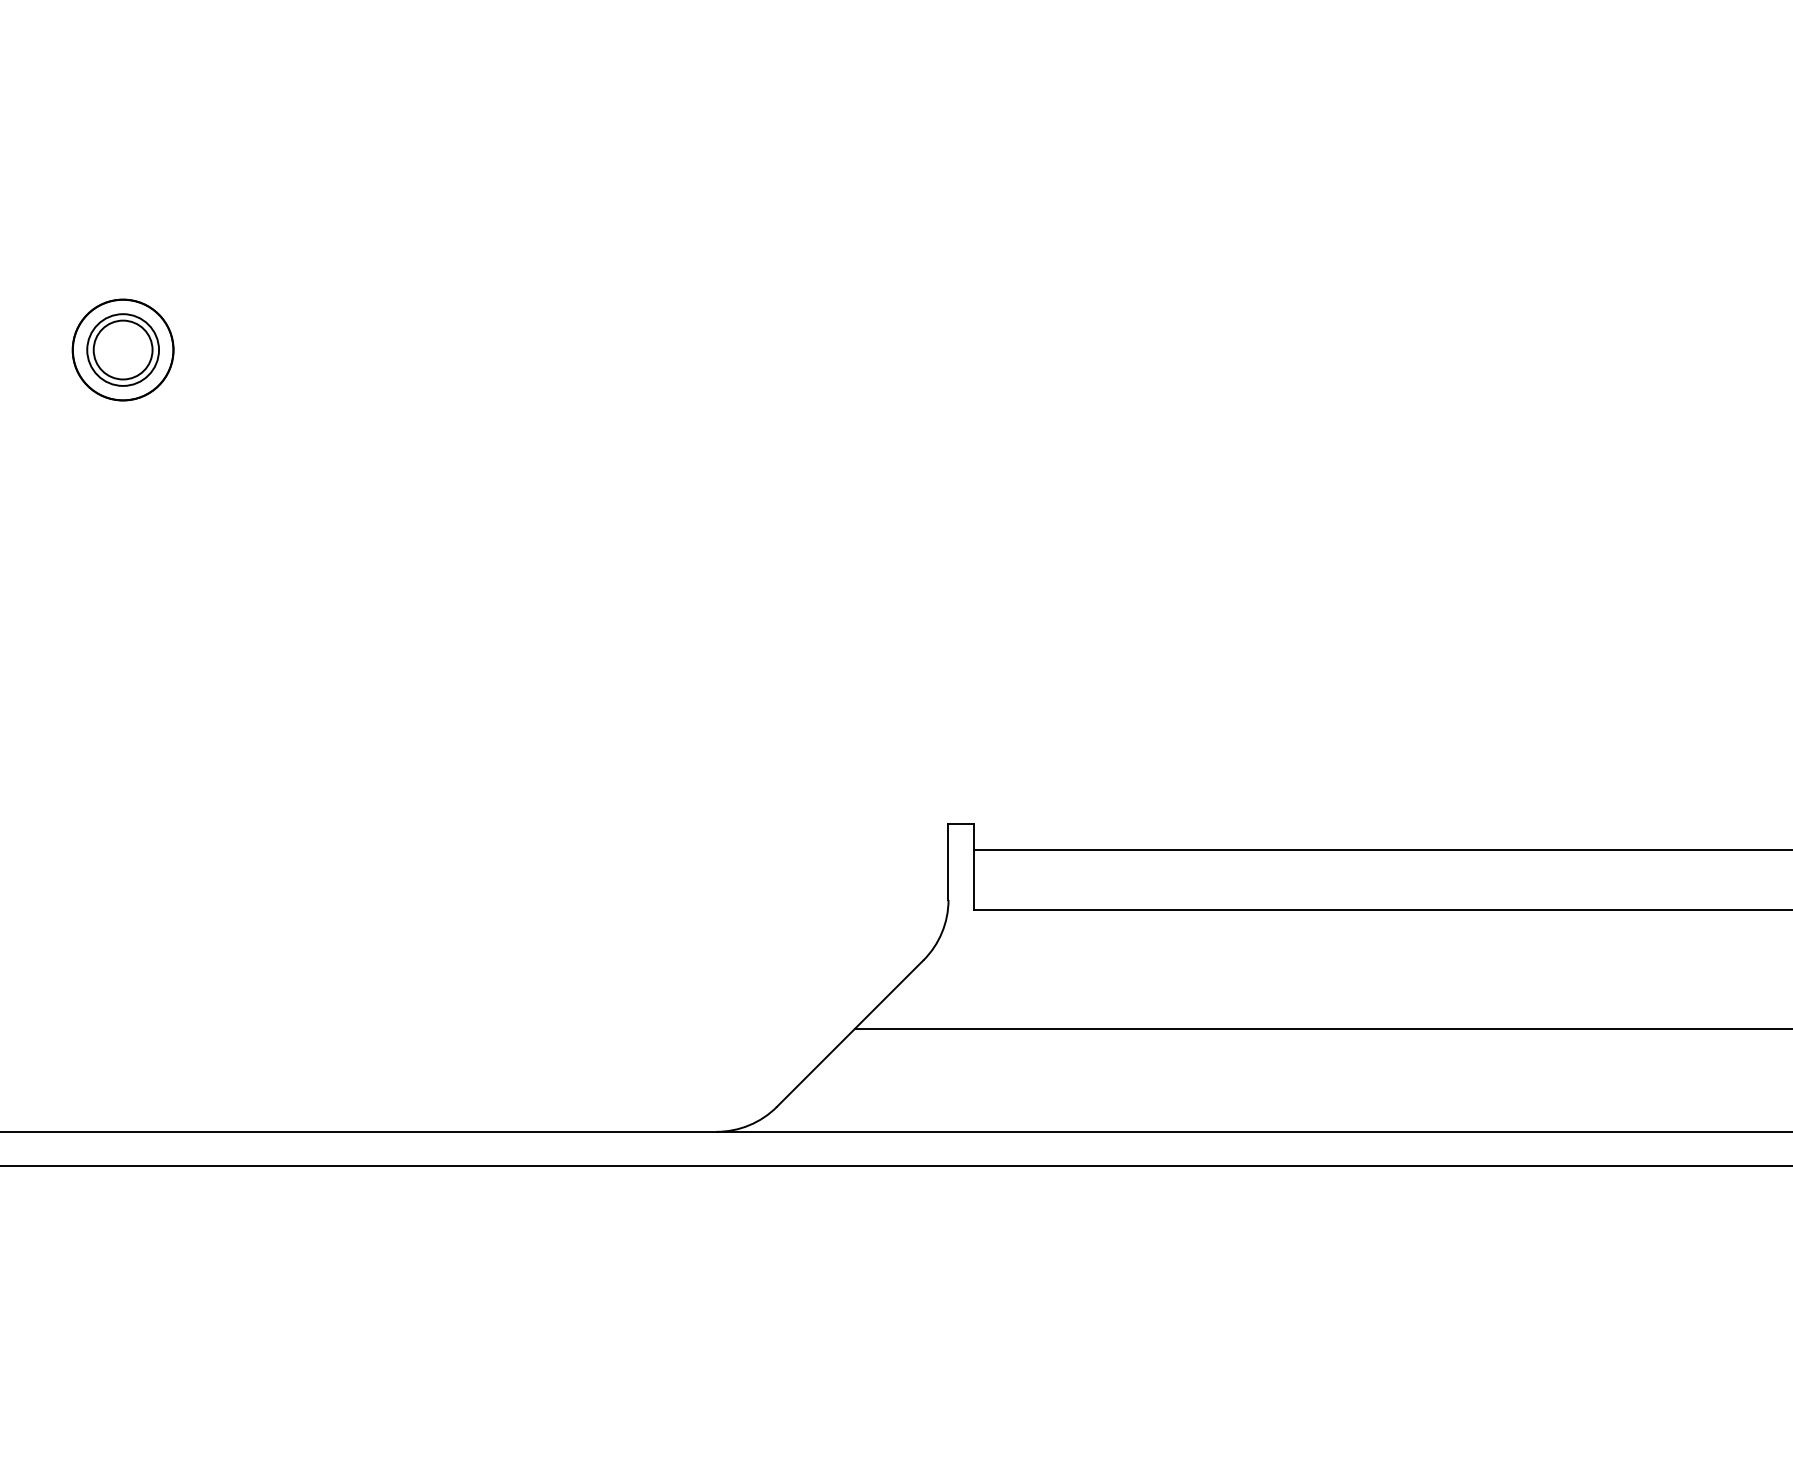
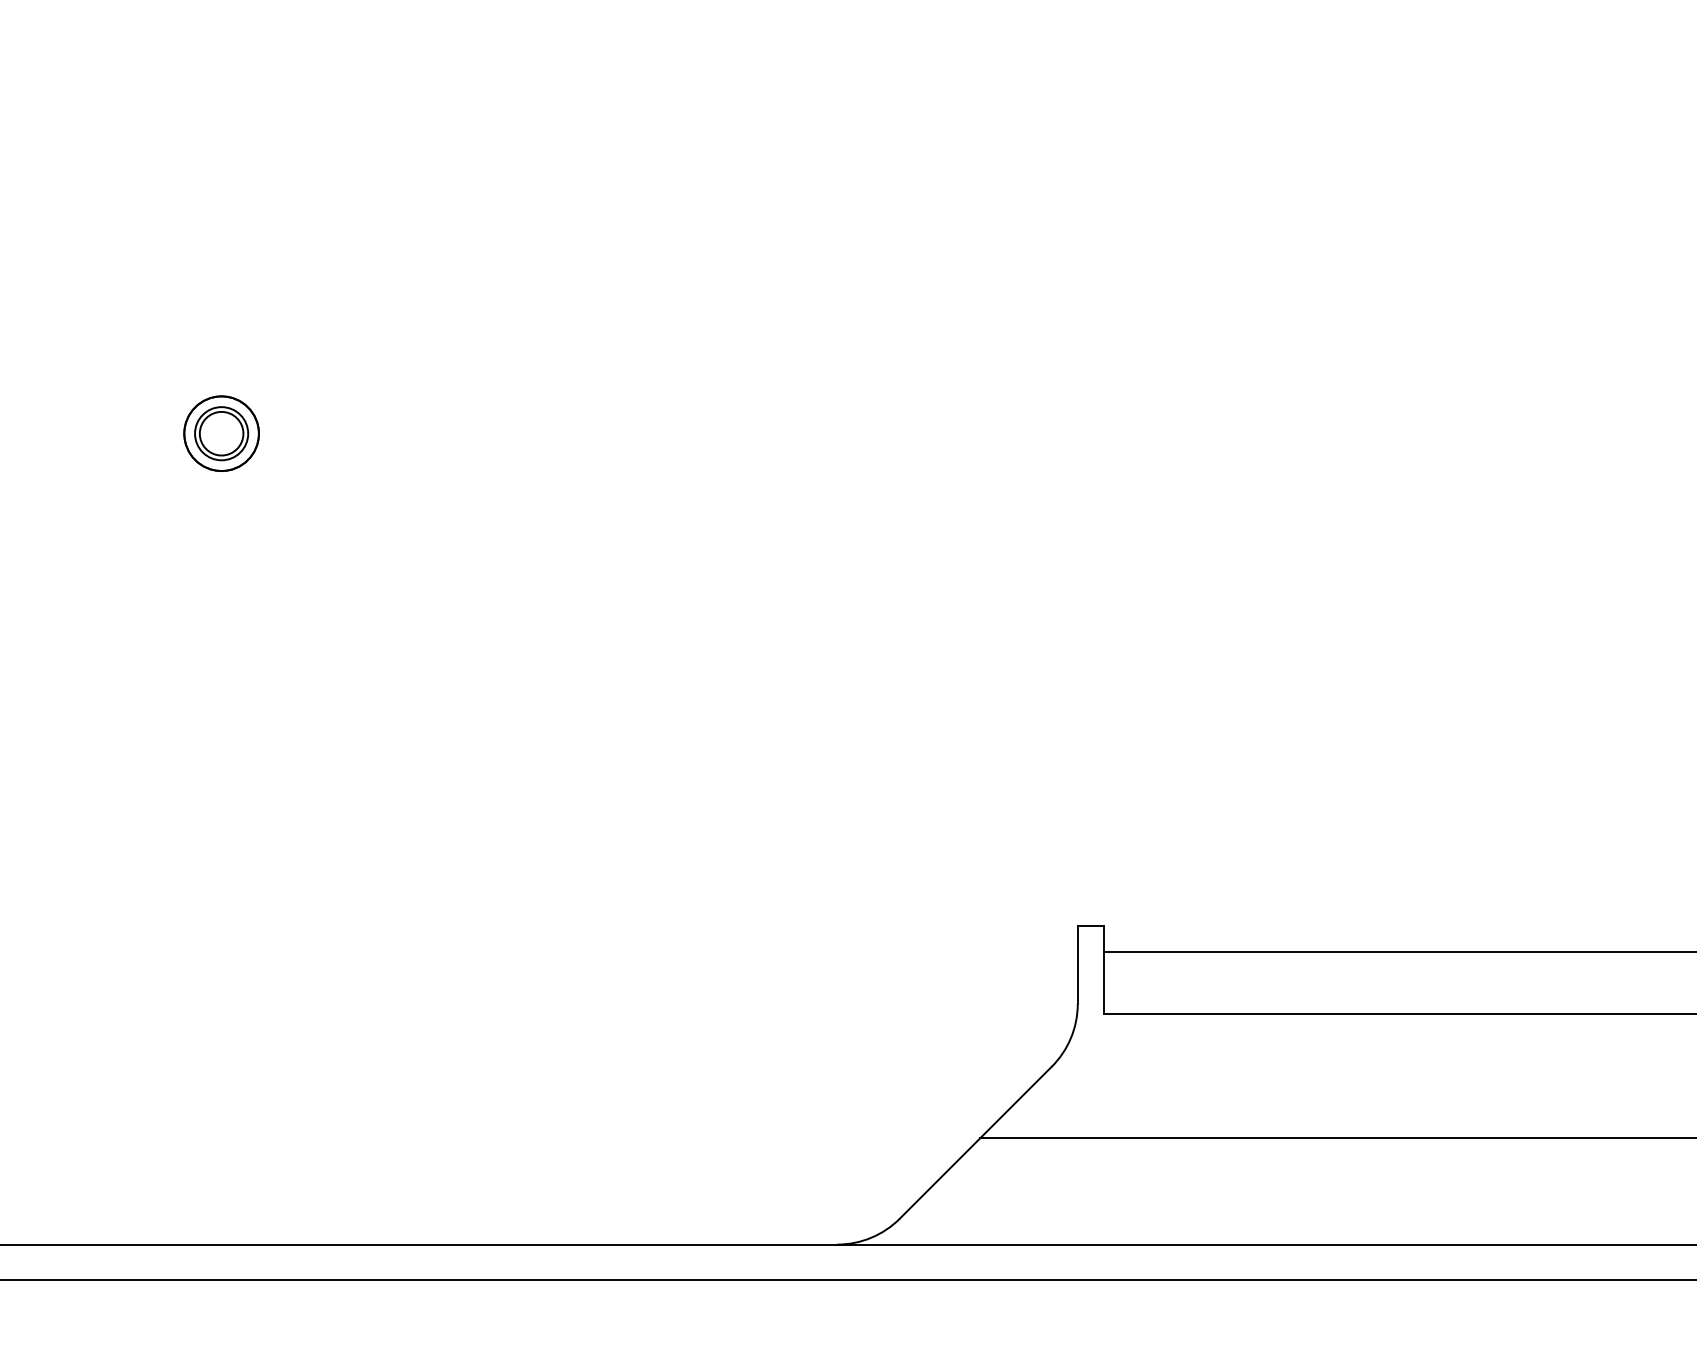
part: (122, 349) -> (221, 433), size x0.71

